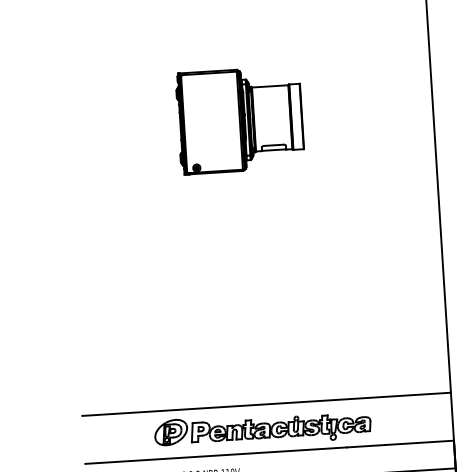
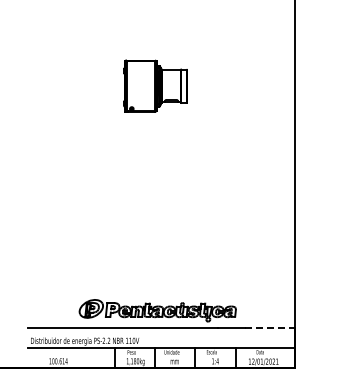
part: (238, 119) -> (154, 85), size x0.7
line: (266, 403) -> (161, 292), removed
line: (419, 442) -> (270, 327), solid -> dashed

